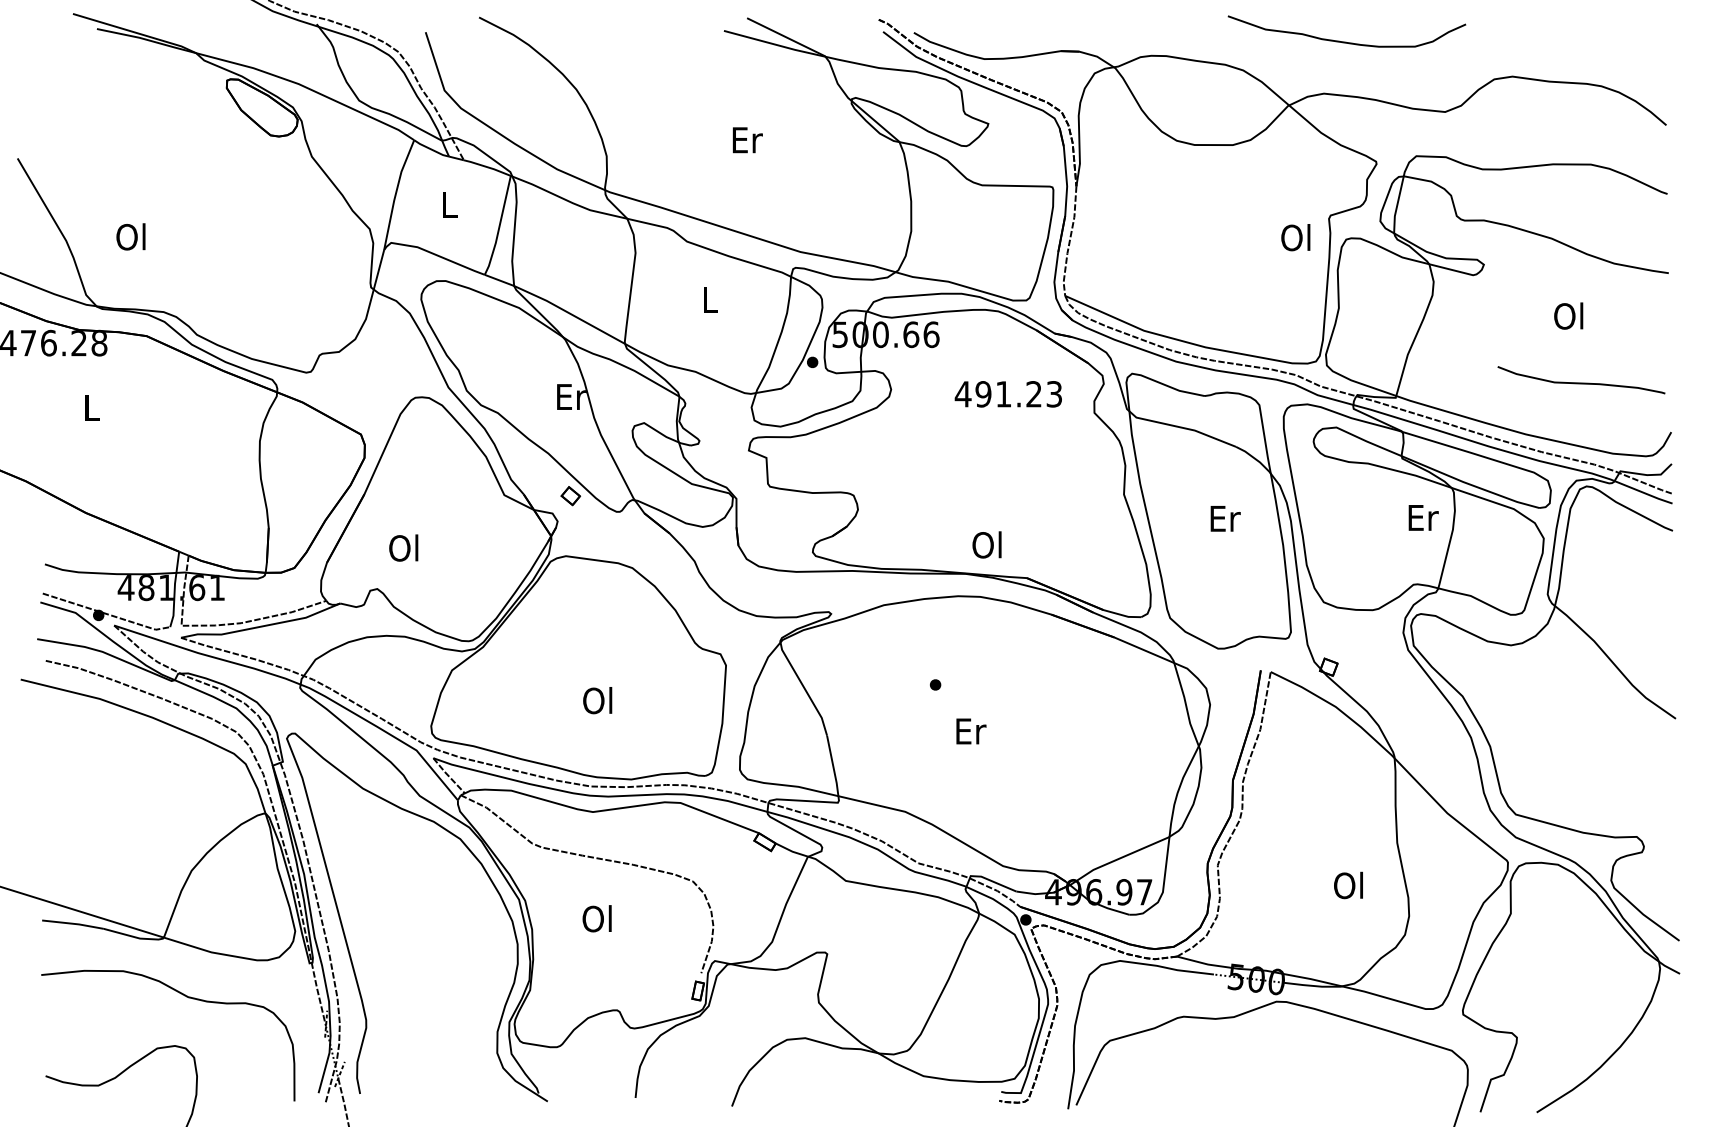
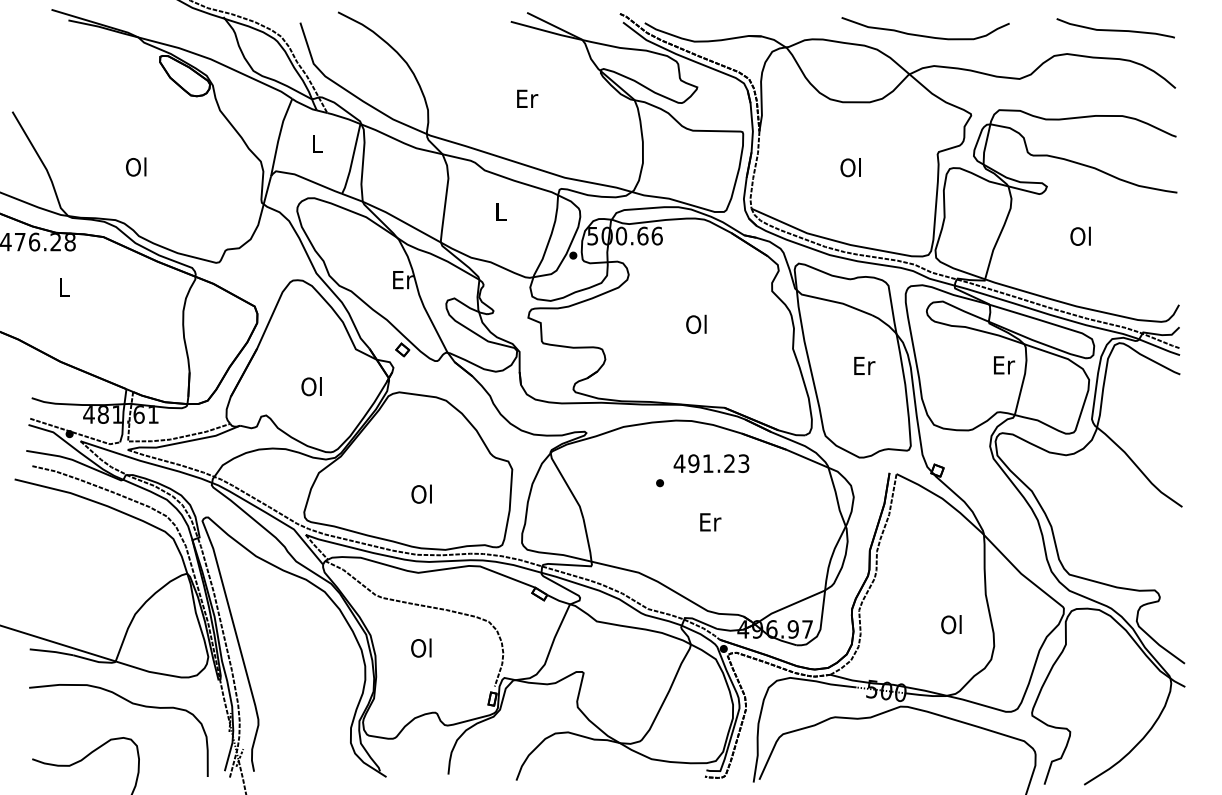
curve: (1346, 41) -> (925, 35), moved
text: (130, 236) -> (135, 166), moved
text: (1295, 237) -> (850, 167), moved
text: (1568, 315) -> (1080, 235), moved
curve: (1581, 382) -> (1115, 29), moved
text: (1007, 394) -> (710, 463), moved
text: (986, 544) -> (696, 324), moved
text: (403, 547) -> (311, 386), moved
text: (971, 731) -> (710, 522), moved

